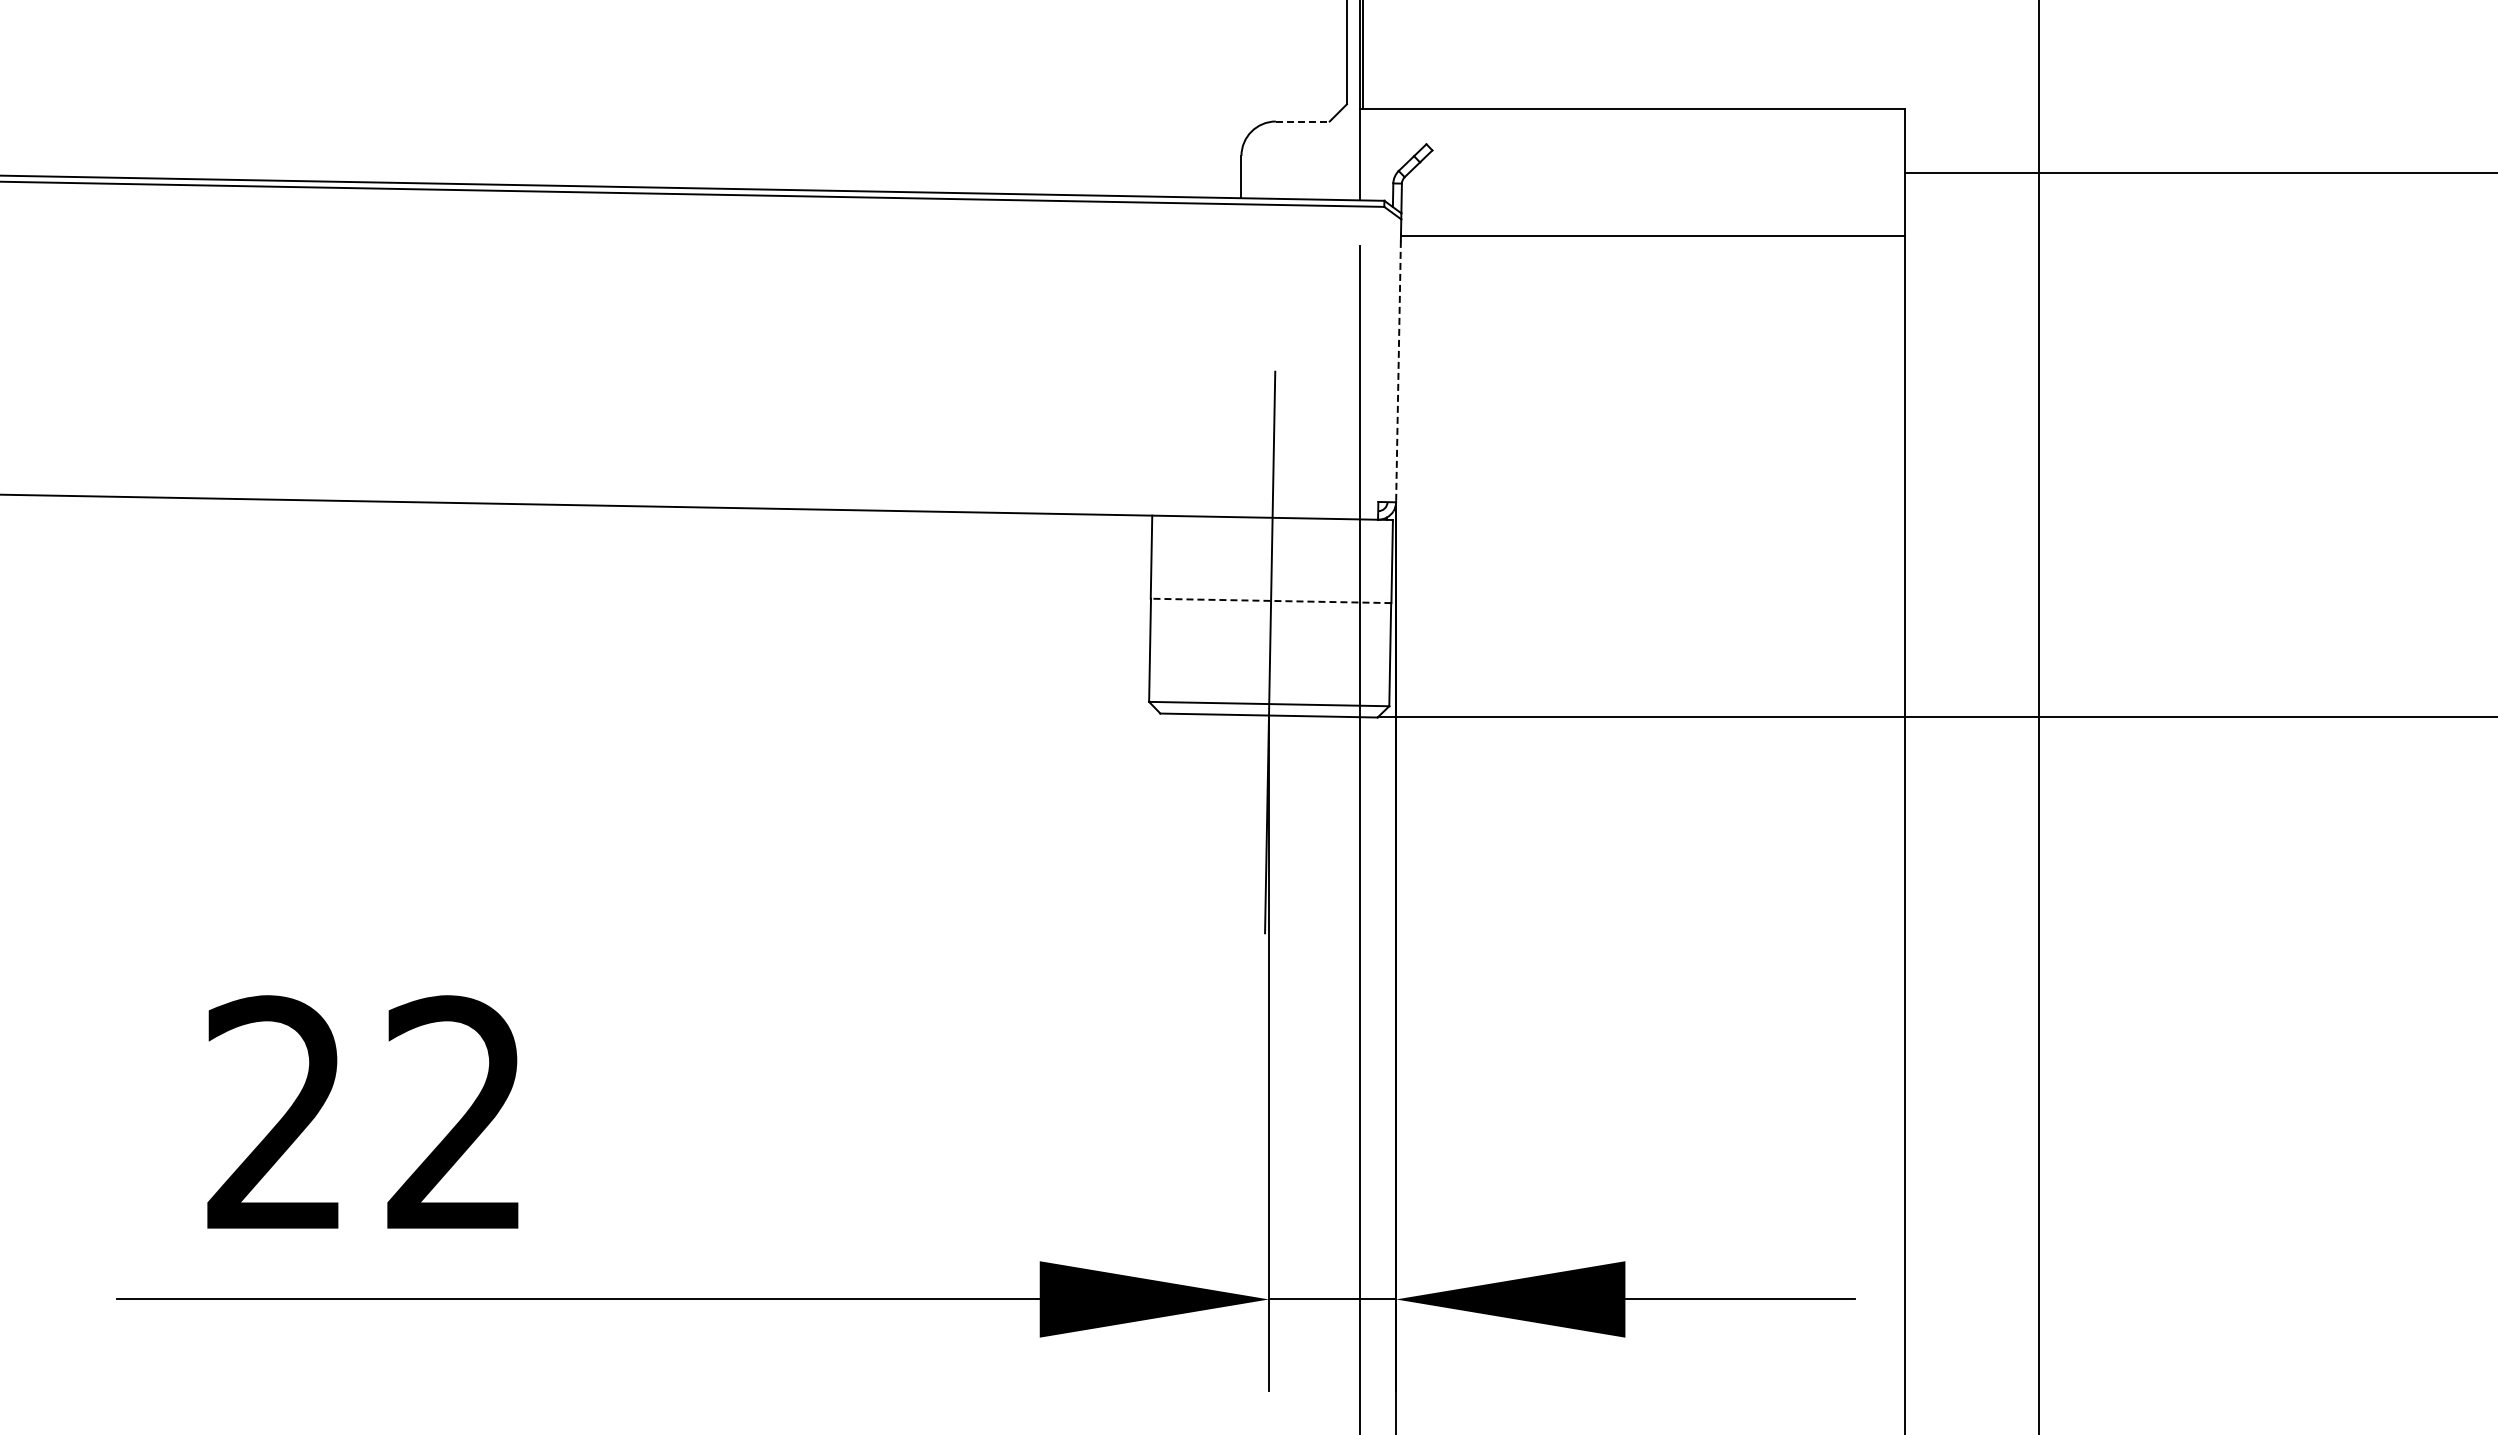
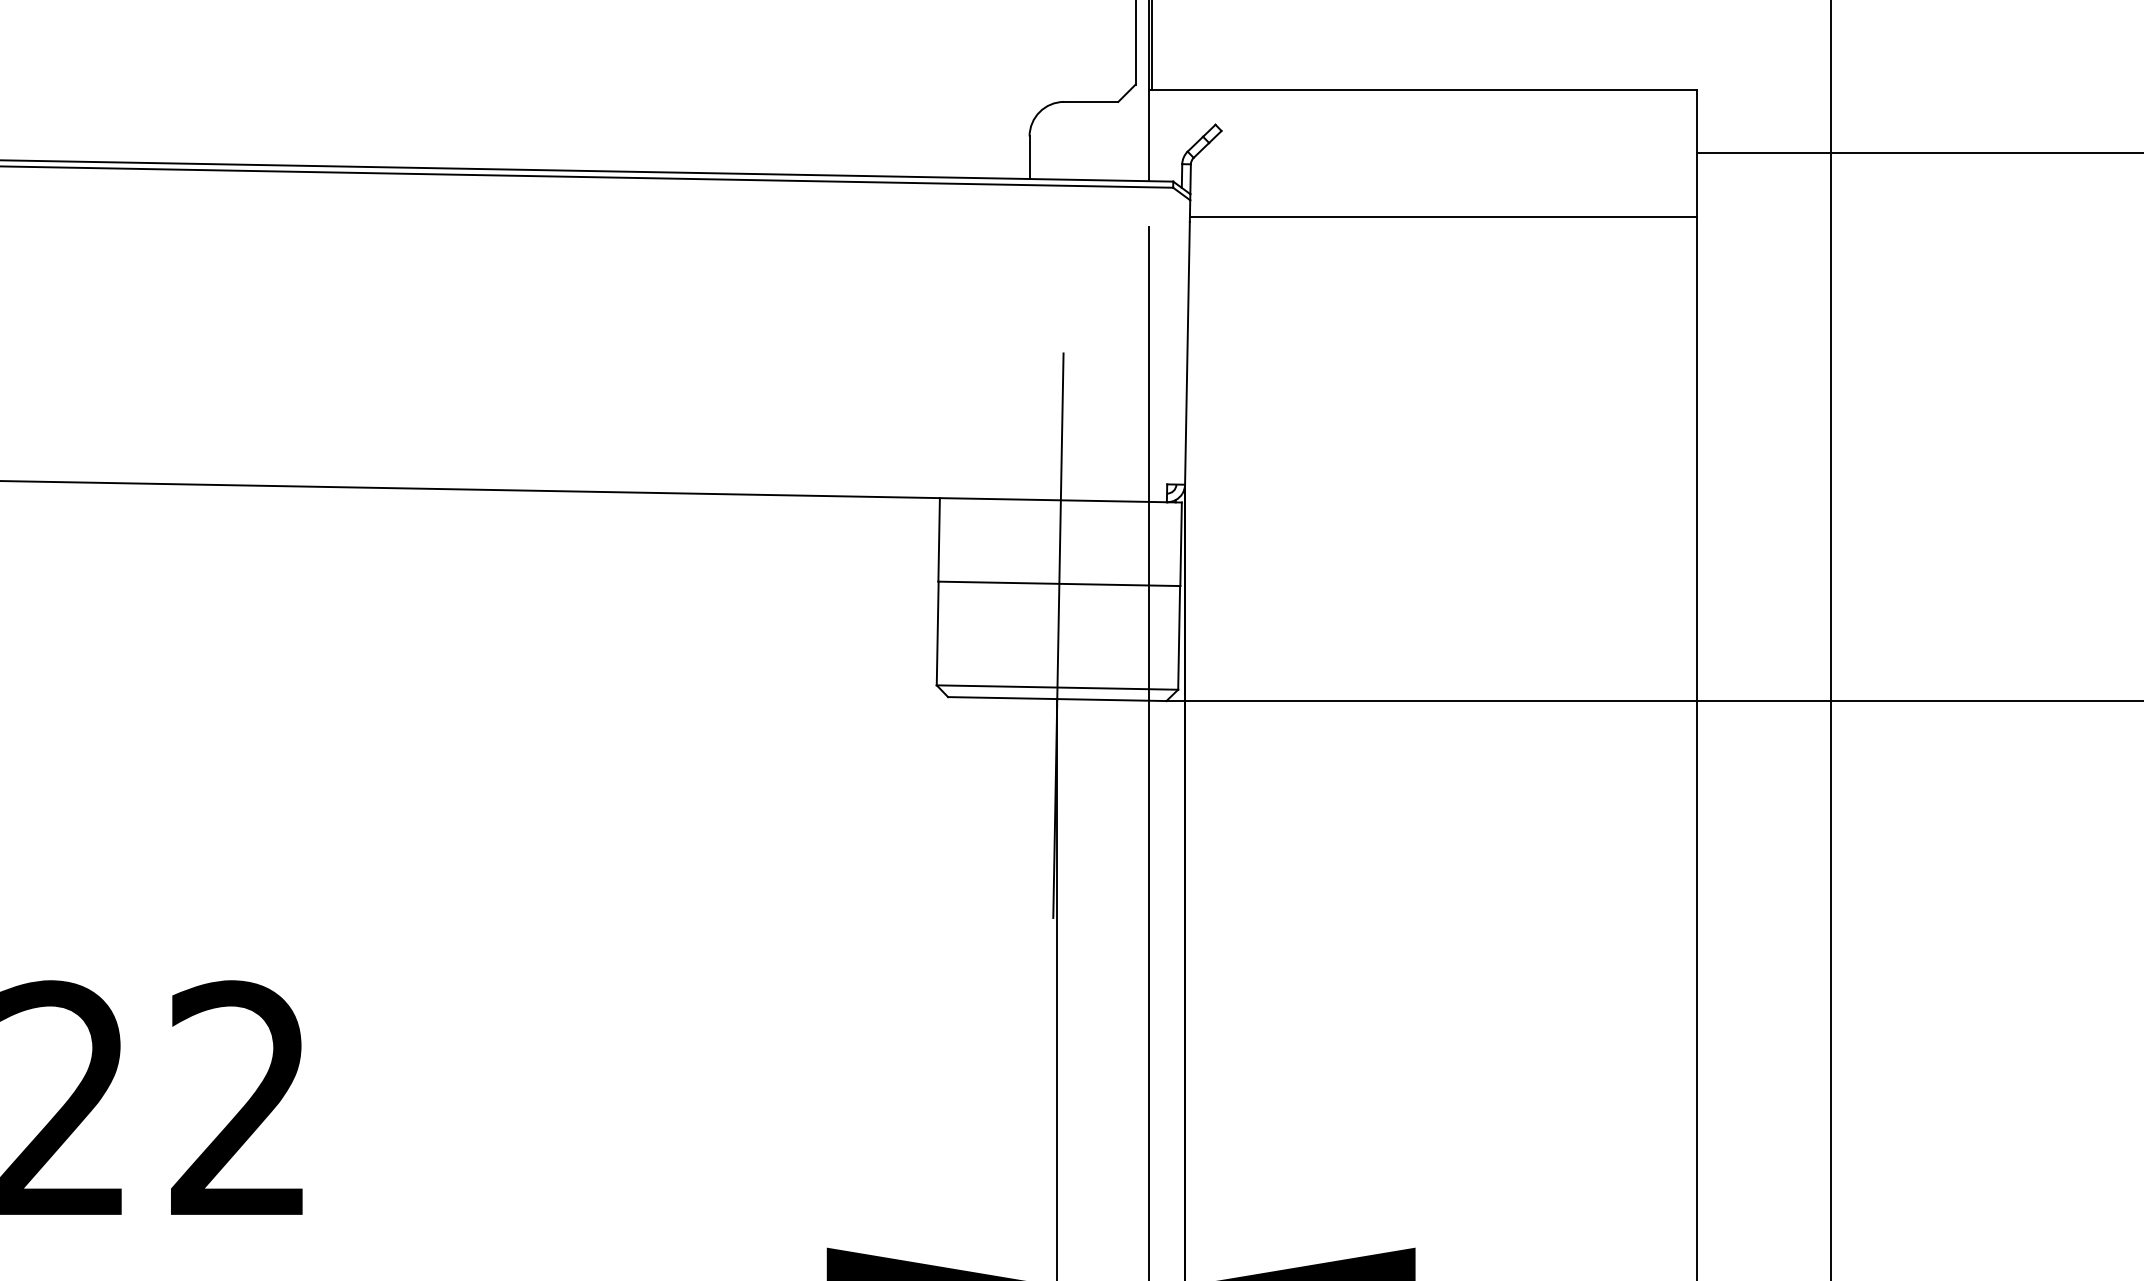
line: (1302, 121) -> (1090, 101), dashed -> solid
line: (1398, 371) -> (1187, 353), dashed -> solid
line: (1270, 600) -> (1058, 583), dashed -> solid

